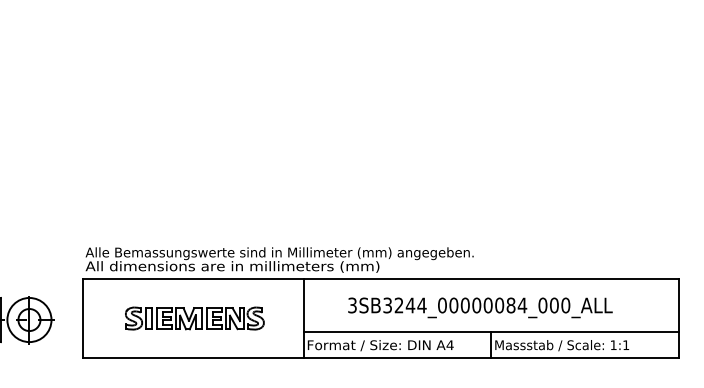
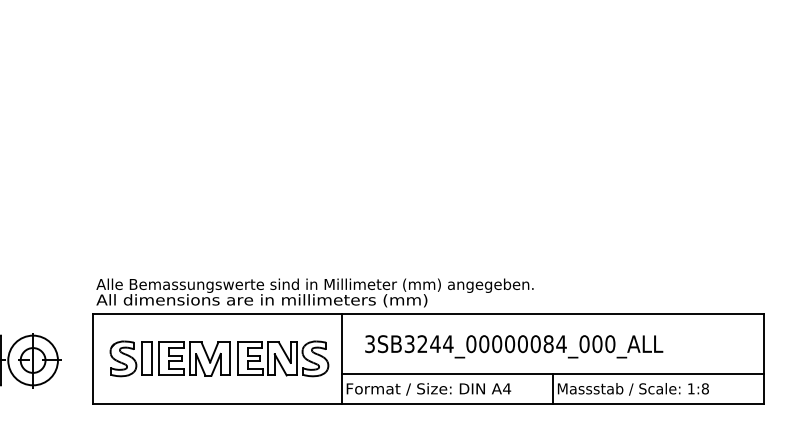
text: (480, 307) -> (514, 346), moved
part: (194, 318) -> (219, 358), size x1.4
text: (626, 345) -> (705, 389), 1:1 -> 1:8

